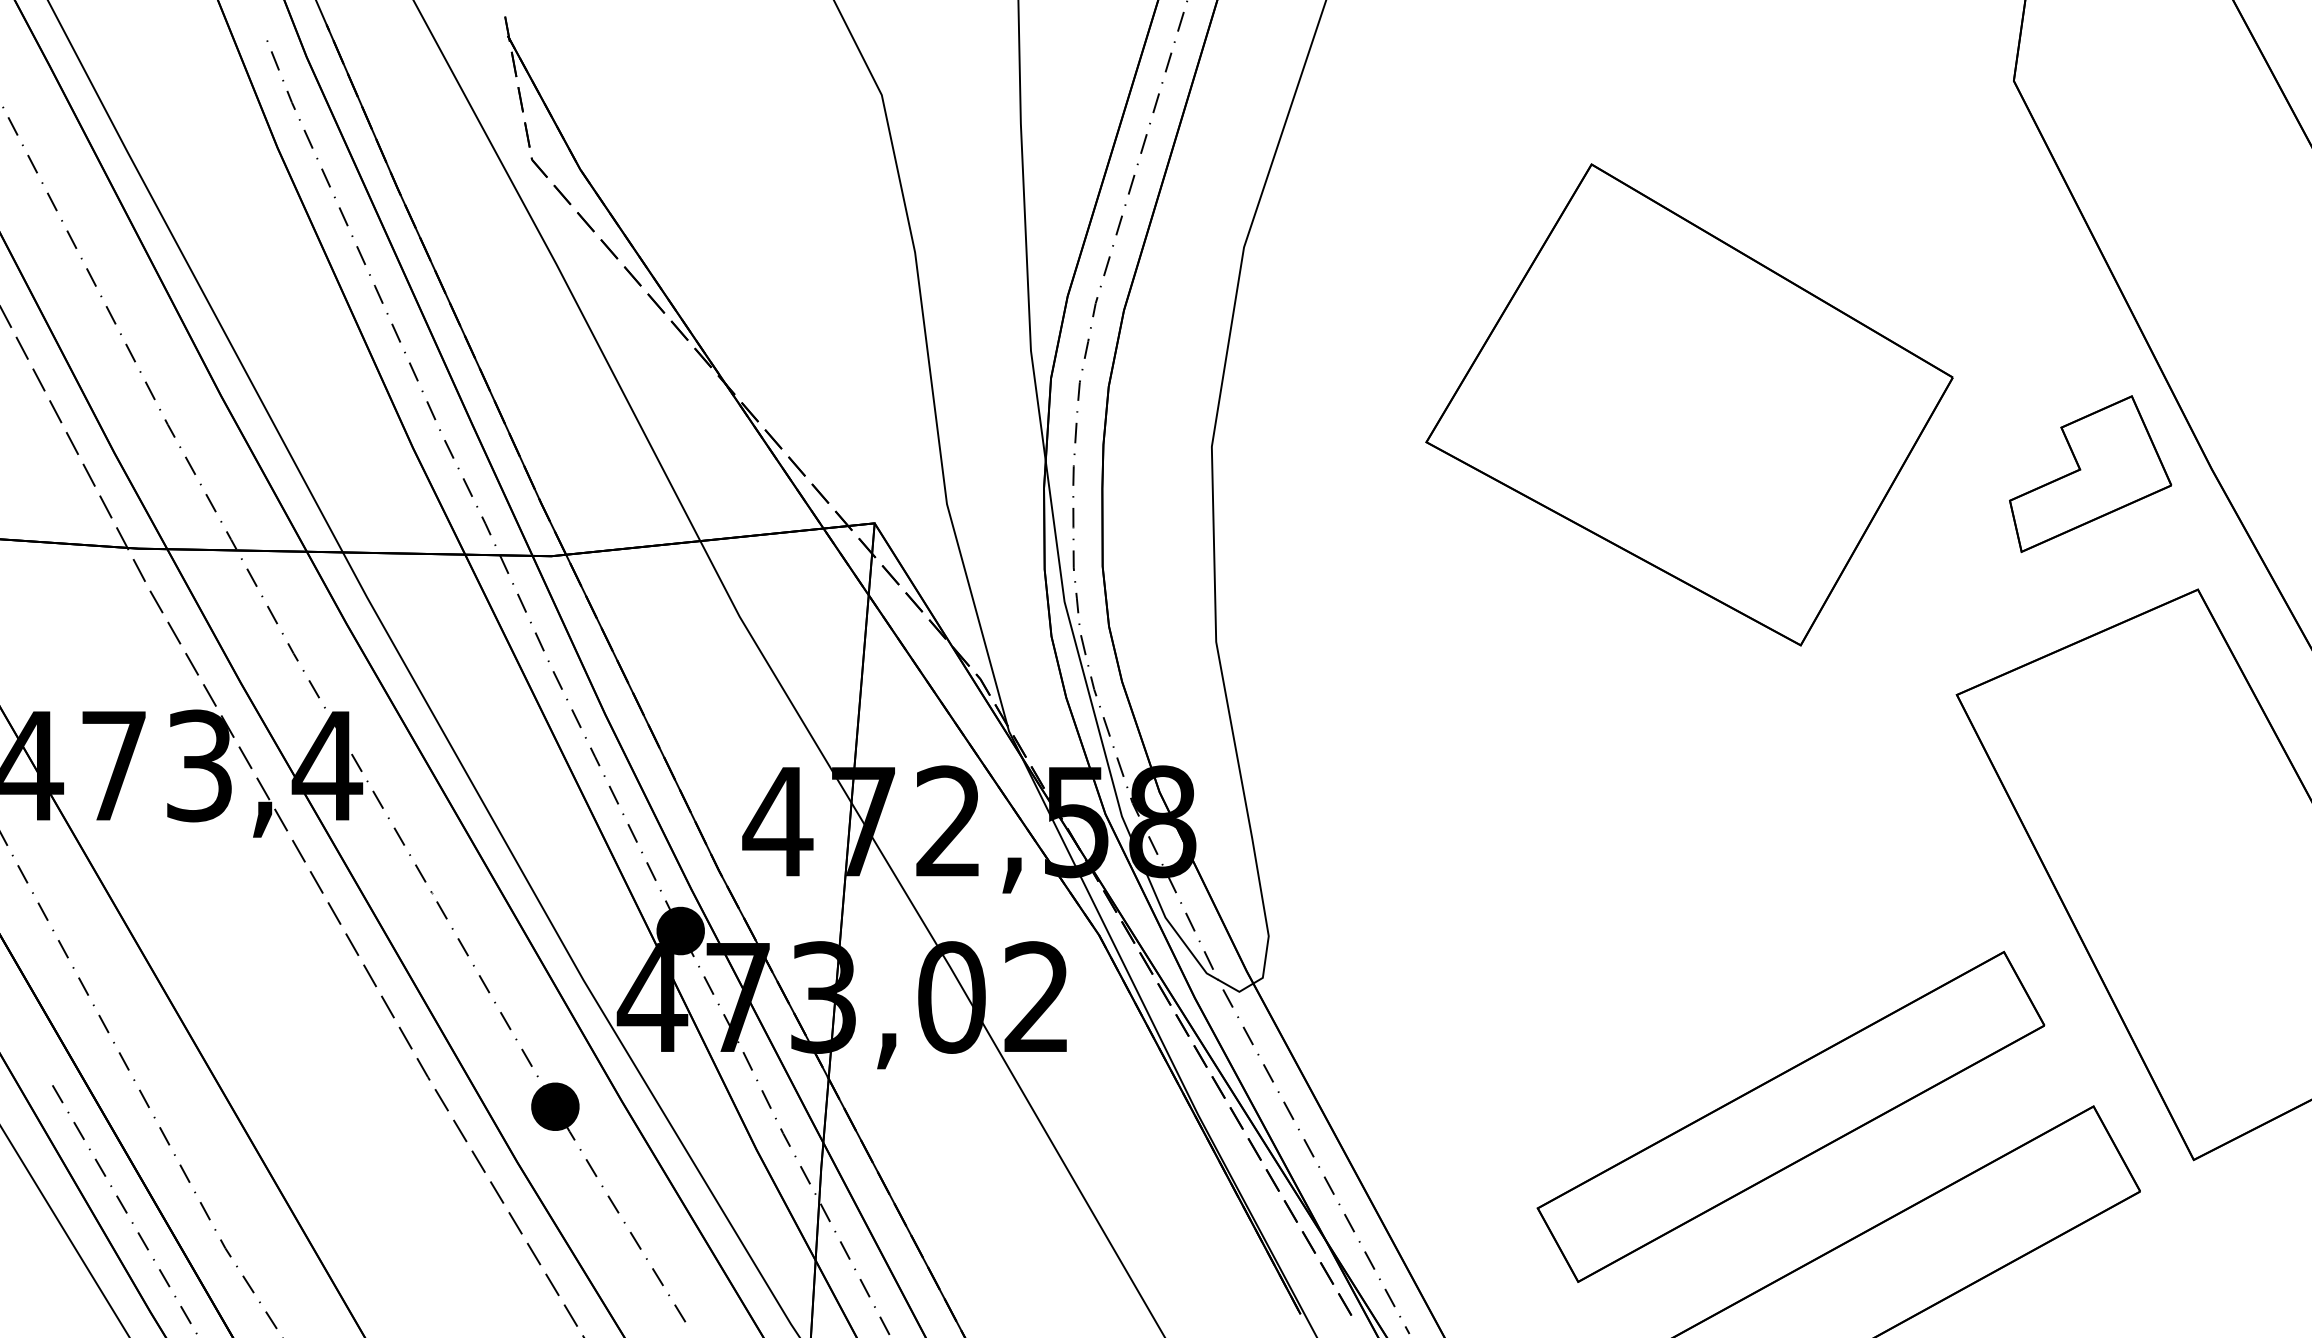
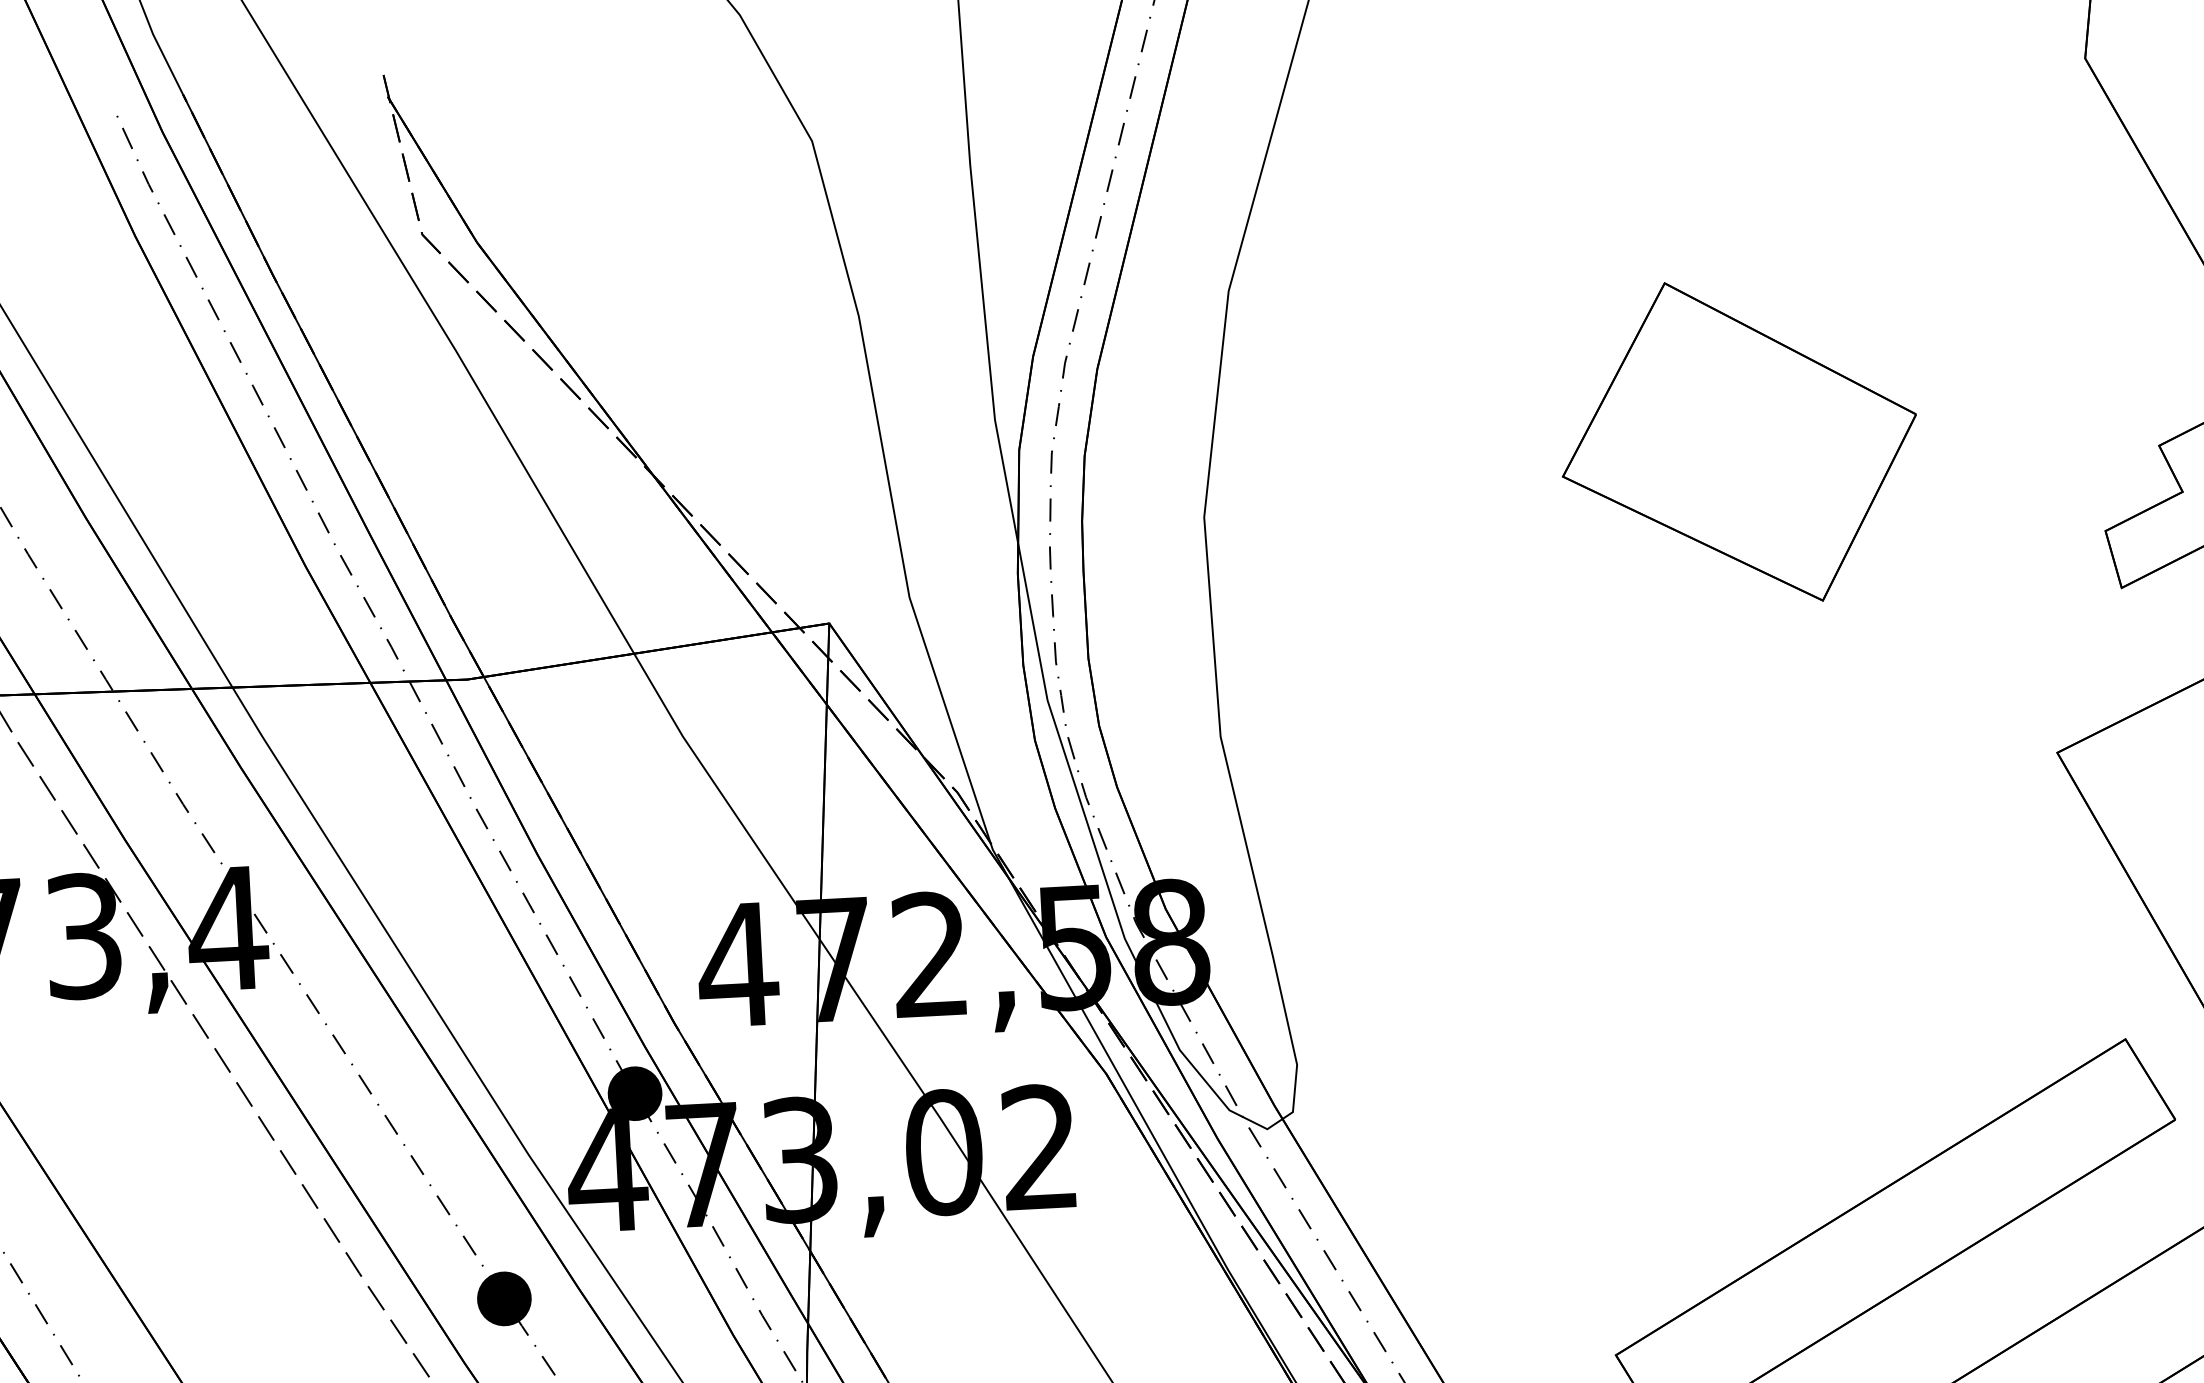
part: (1689, 404) -> (1739, 441), size x0.6

